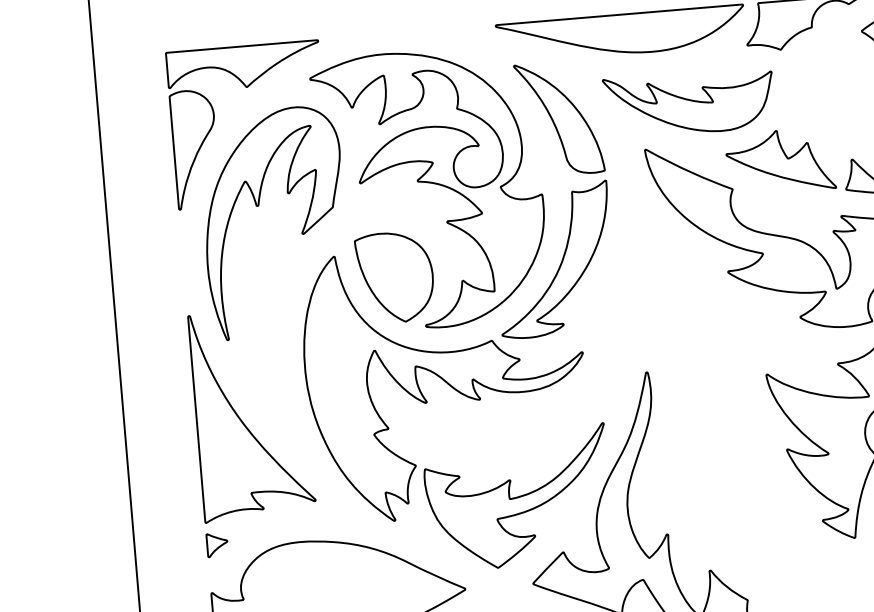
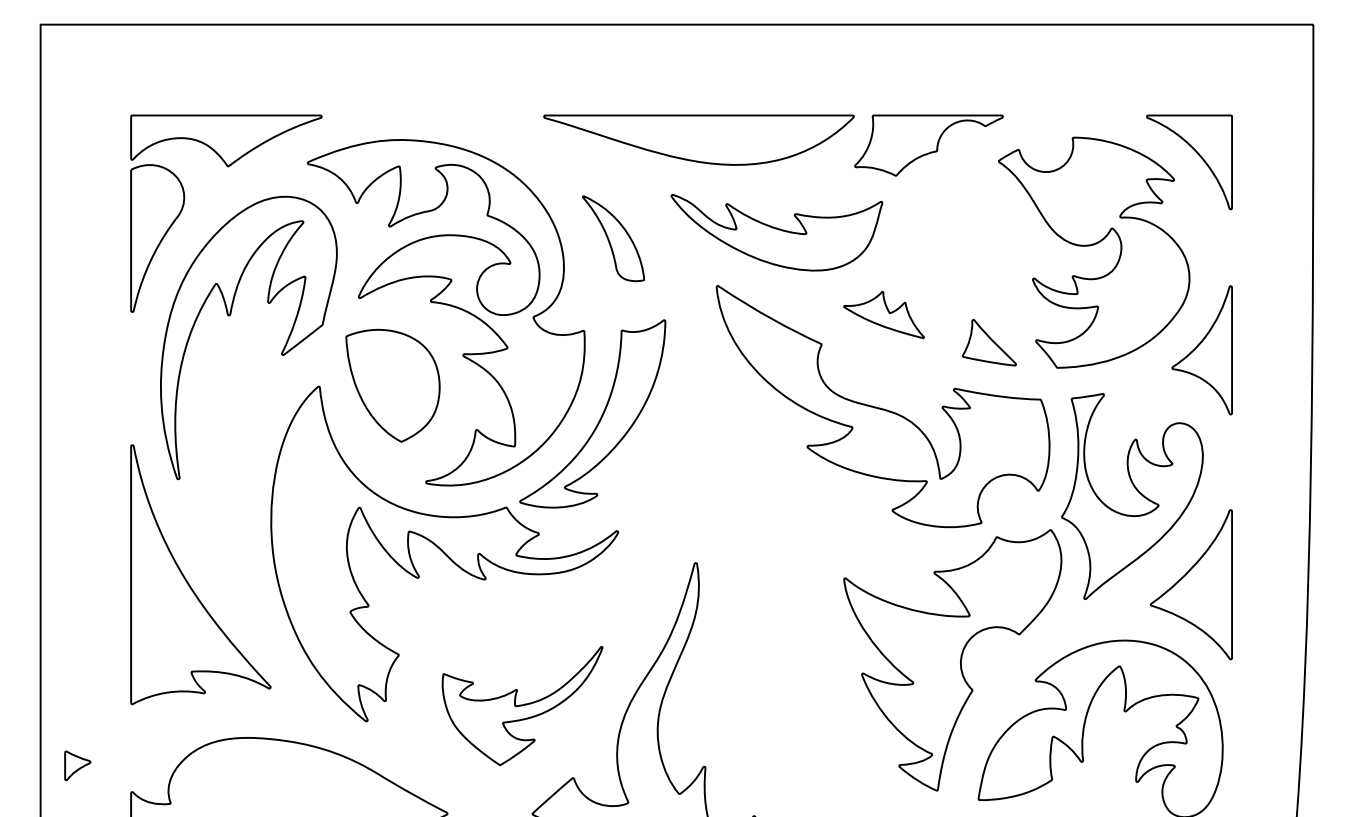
part: (559, 118) -> (613, 238), size x0.6
part: (780, 161) -> (883, 314), size x0.6
part: (394, 277) -> (392, 385), moved
part: (517, 497) -> (522, 705), size x0.7
part: (217, 544) -> (77, 765), moved

